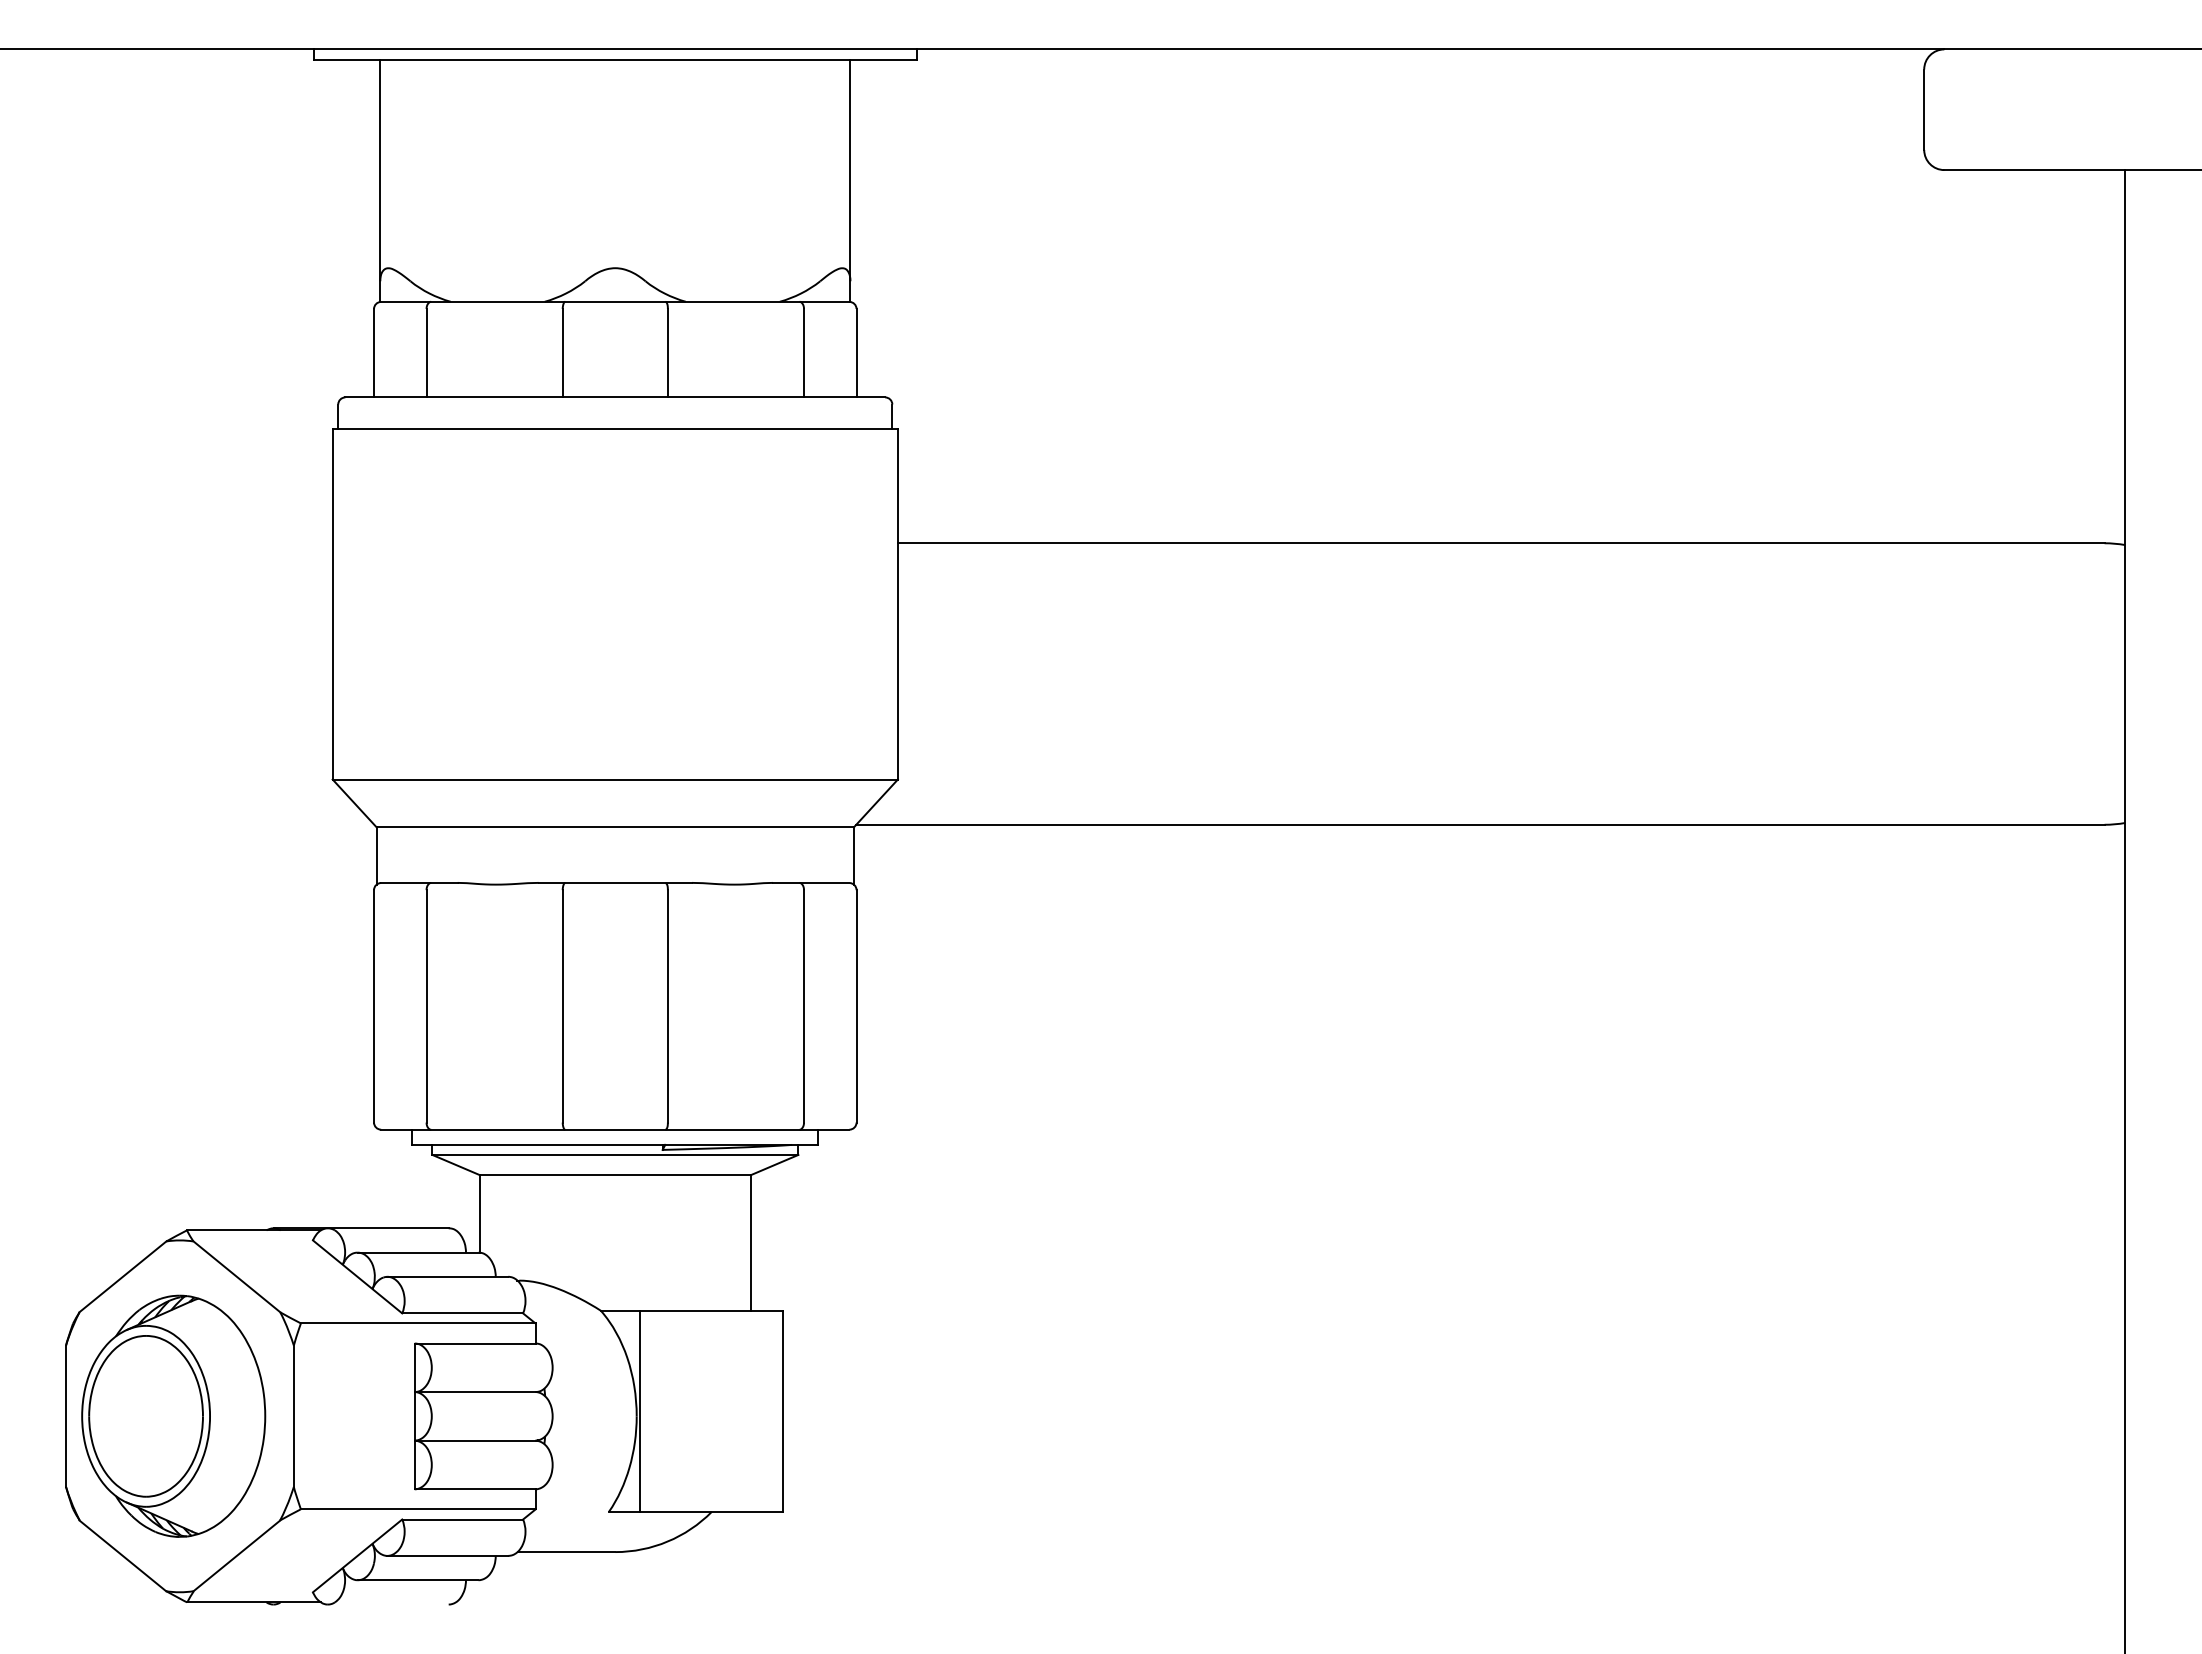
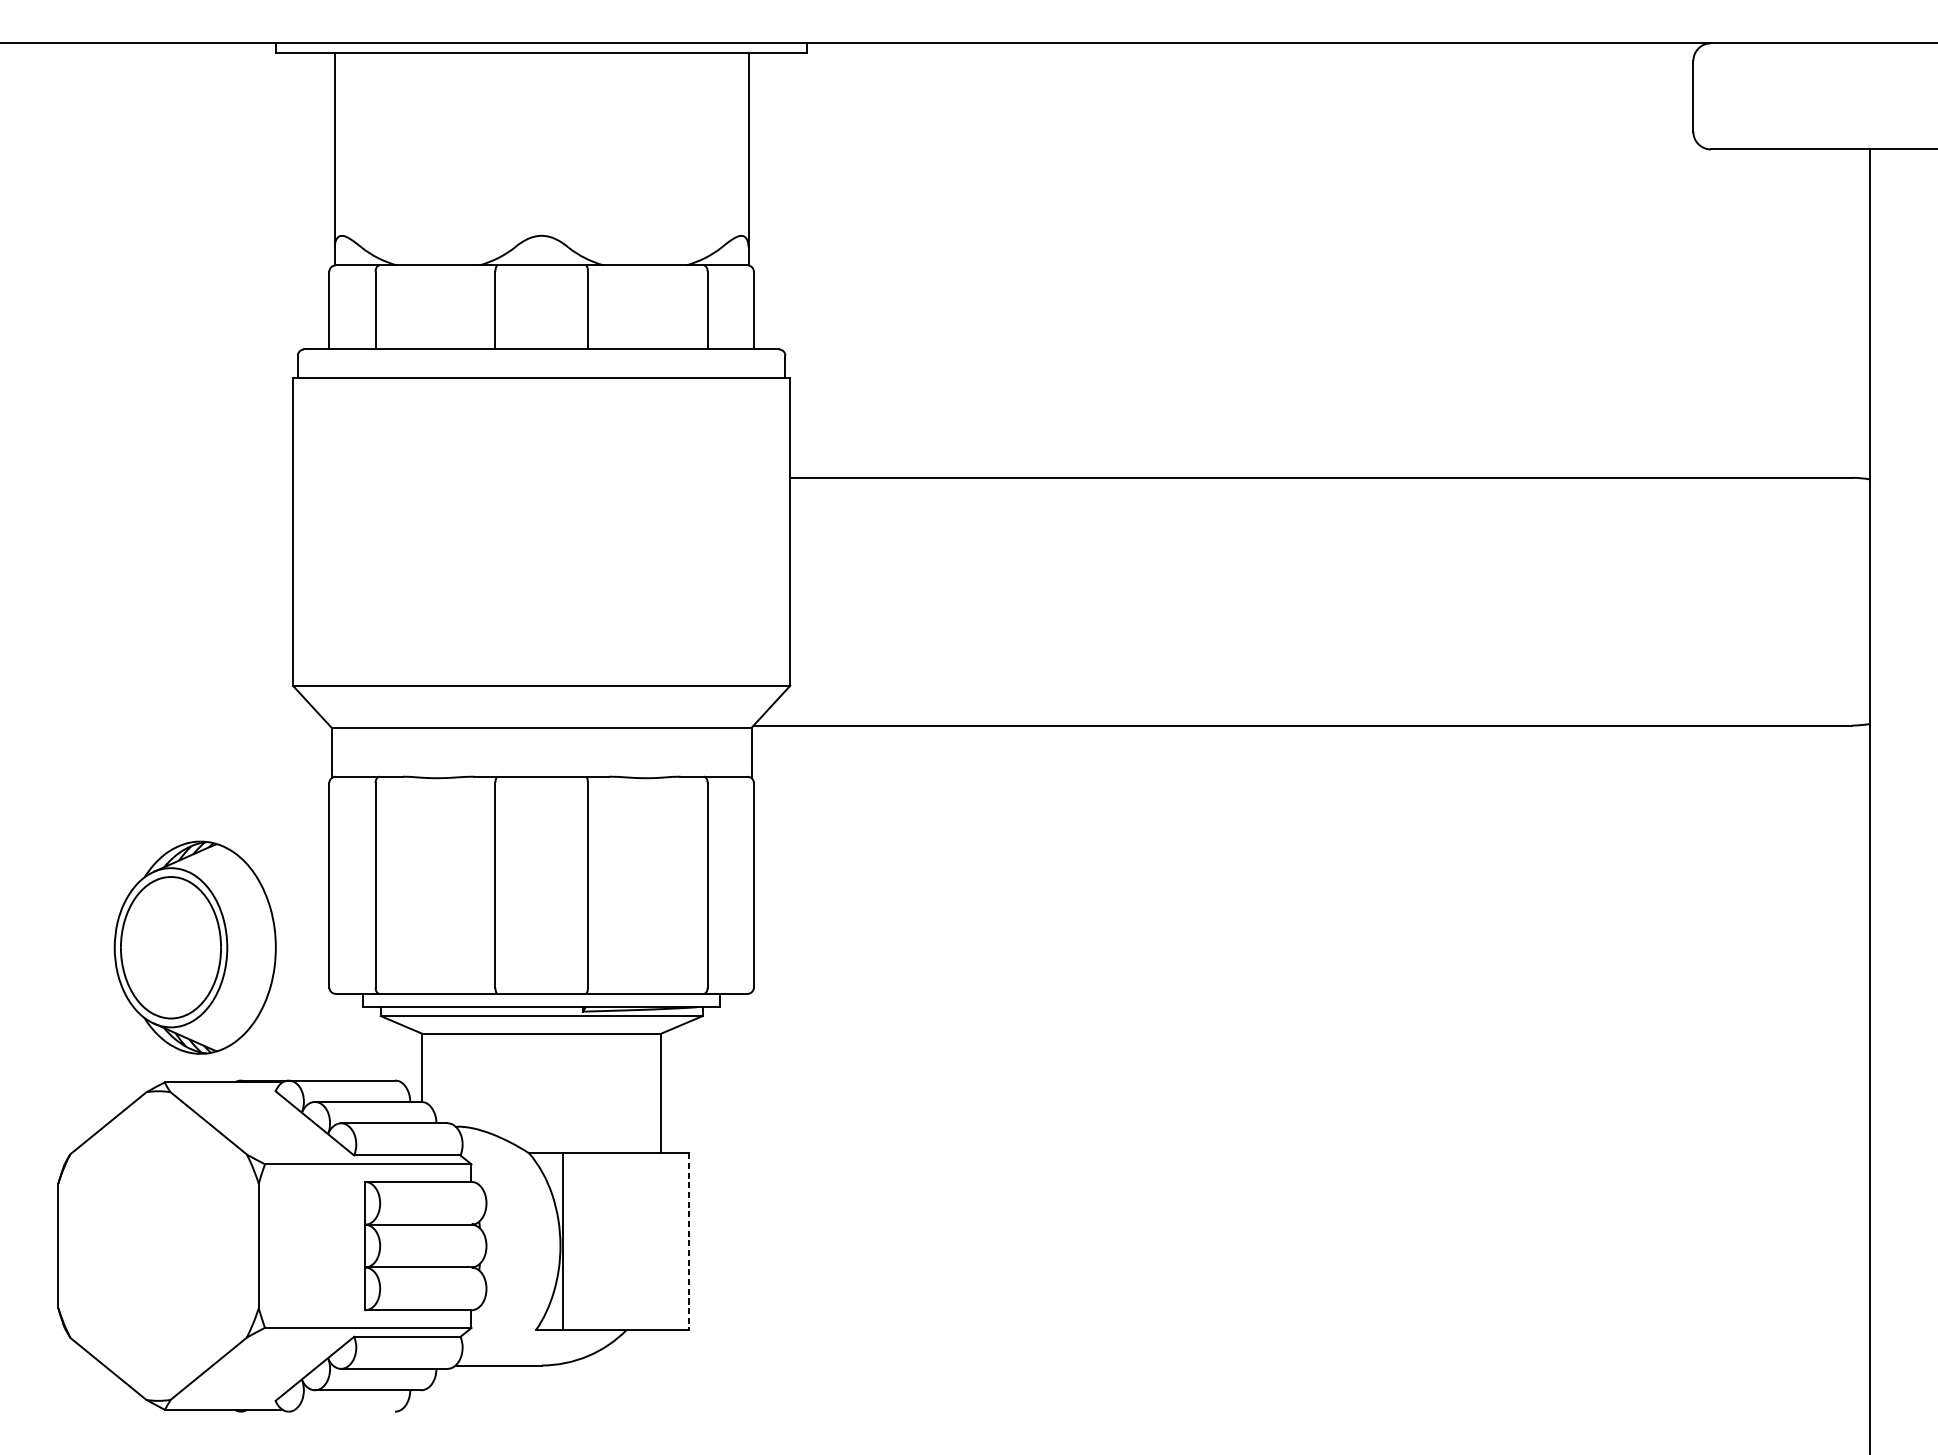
line: (782, 1411) -> (688, 1241), solid -> dashed
part: (173, 1415) -> (195, 947), moved

